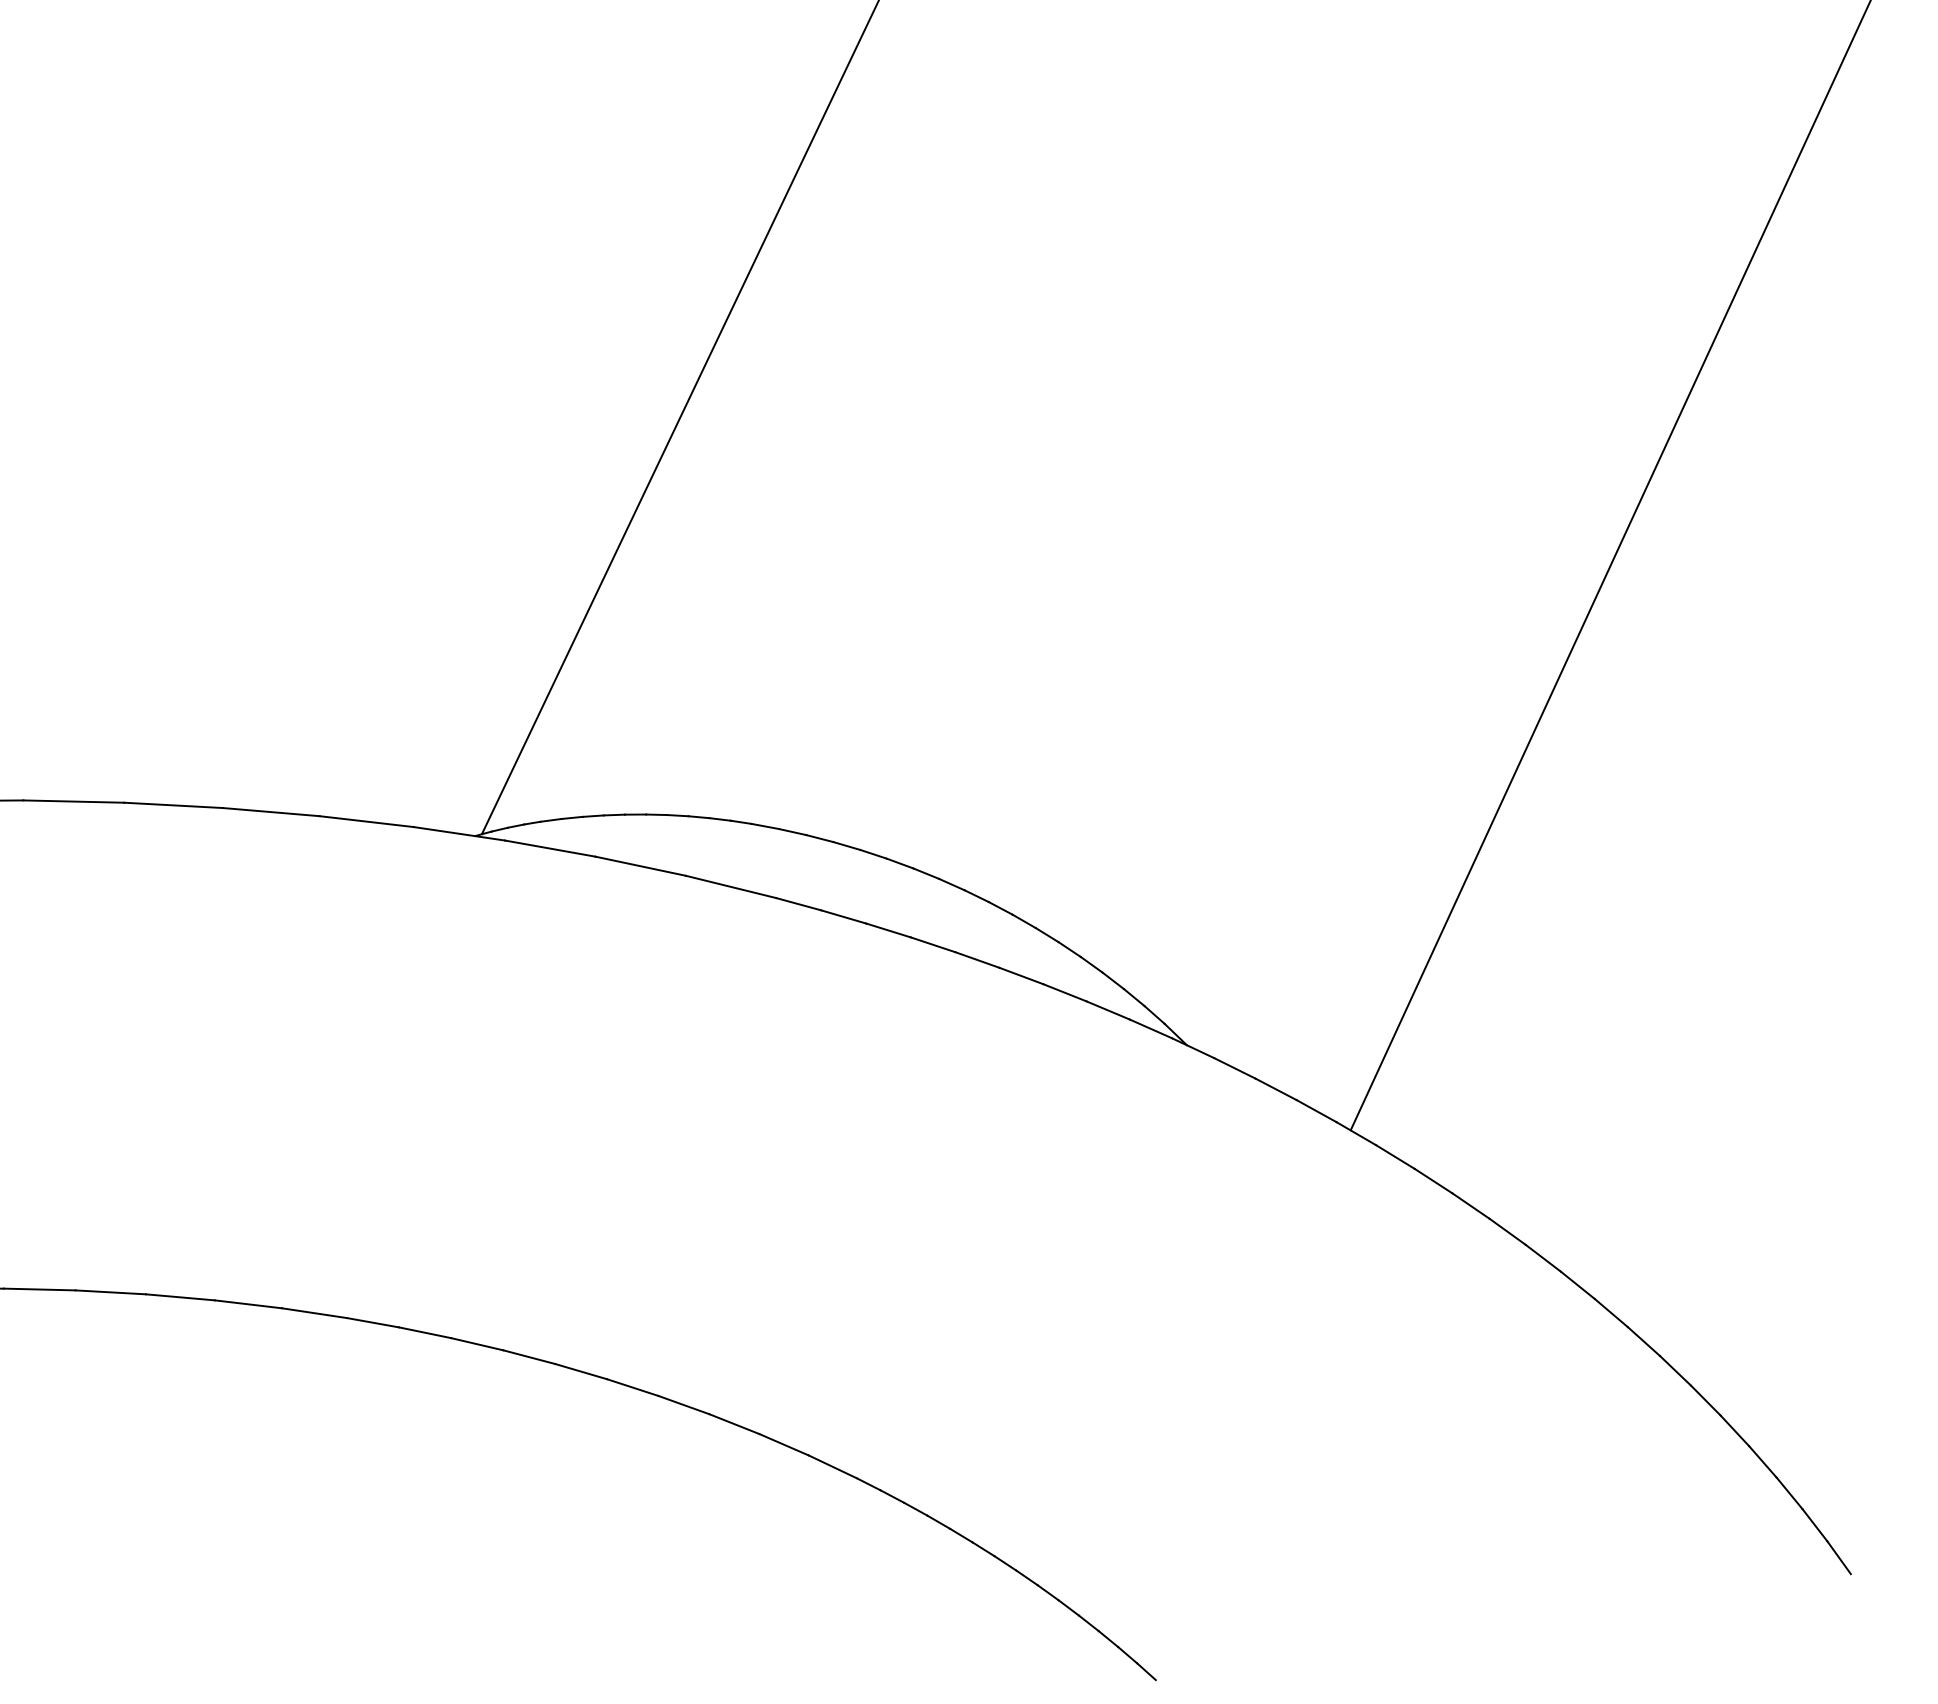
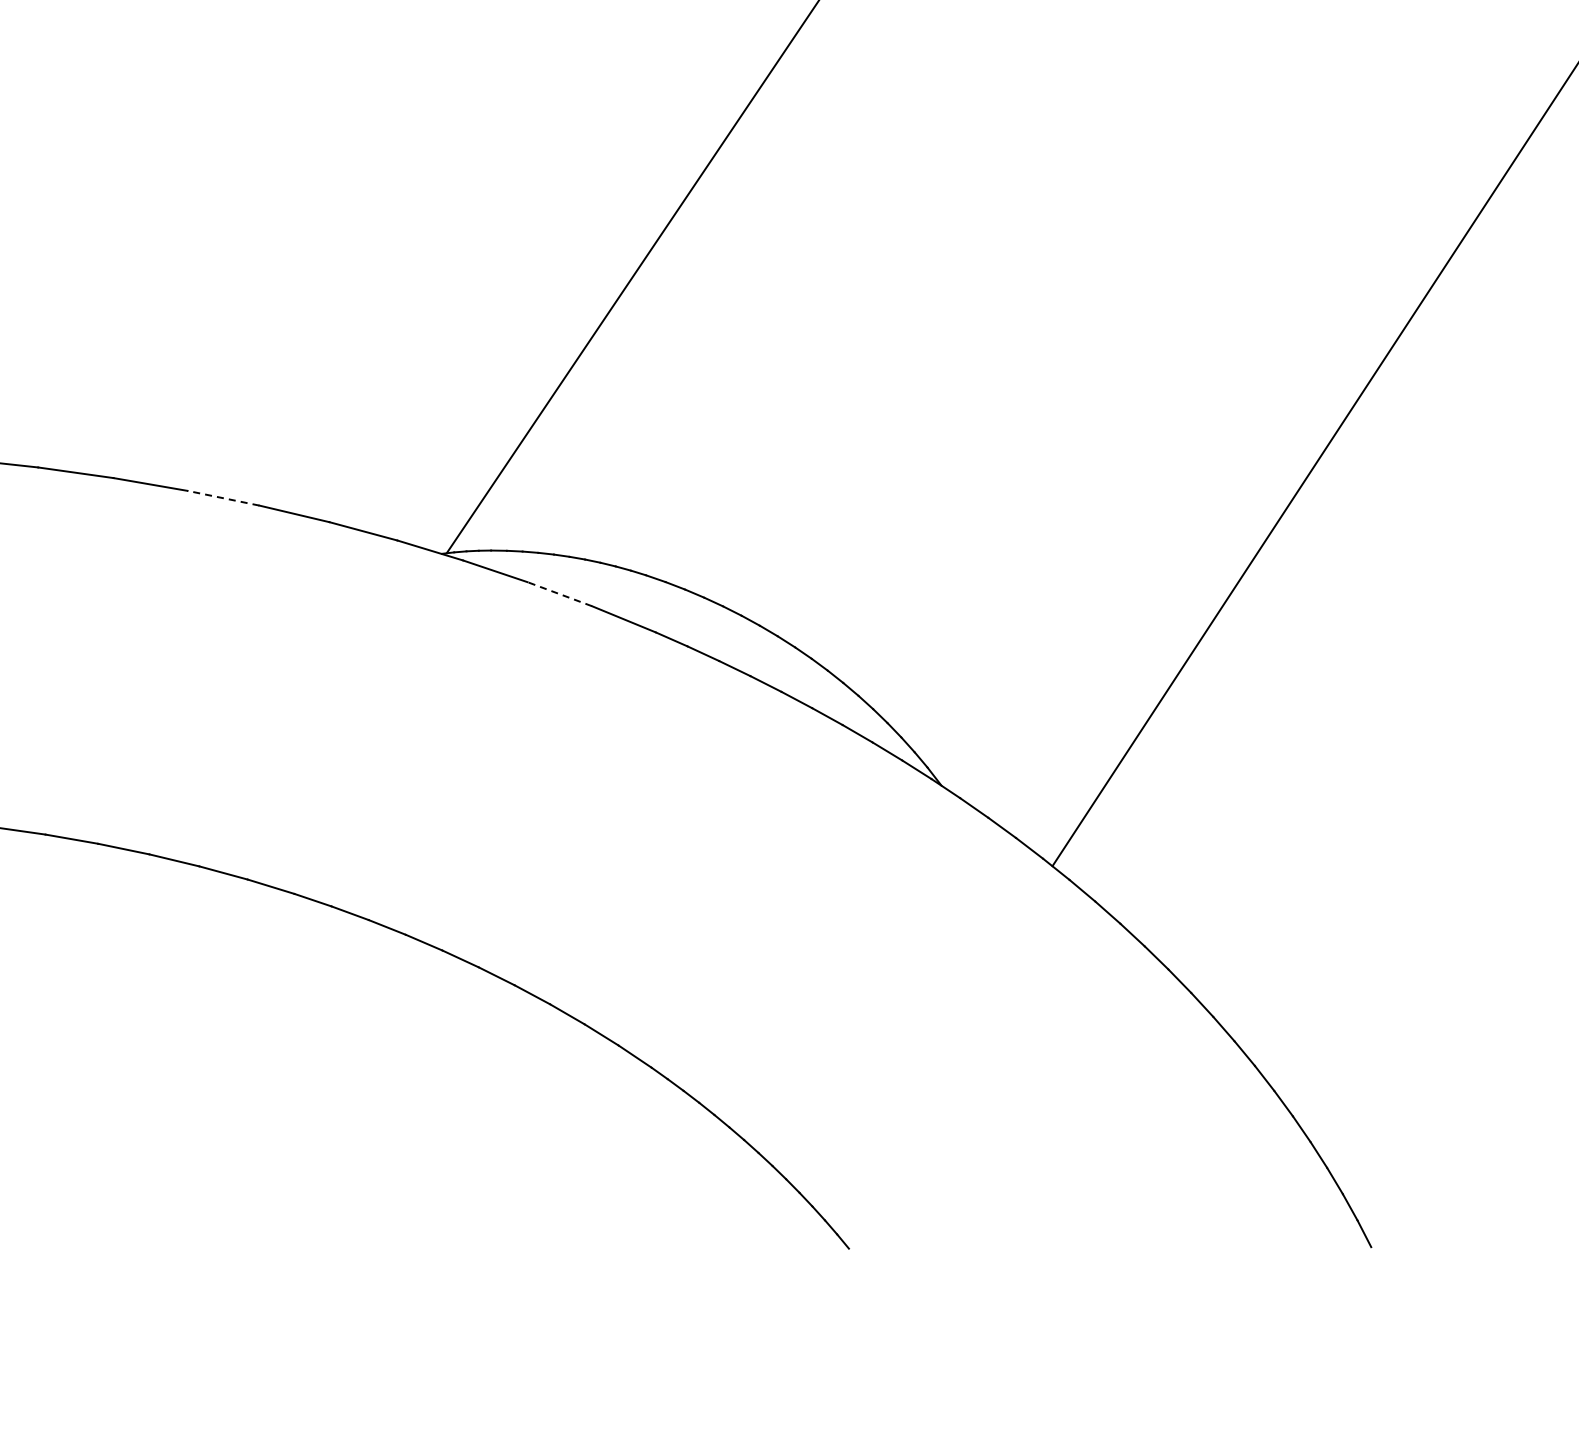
line: (173, 805) -> (223, 498), solid -> dashed
line: (640, 866) -> (559, 594), solid -> dashed

